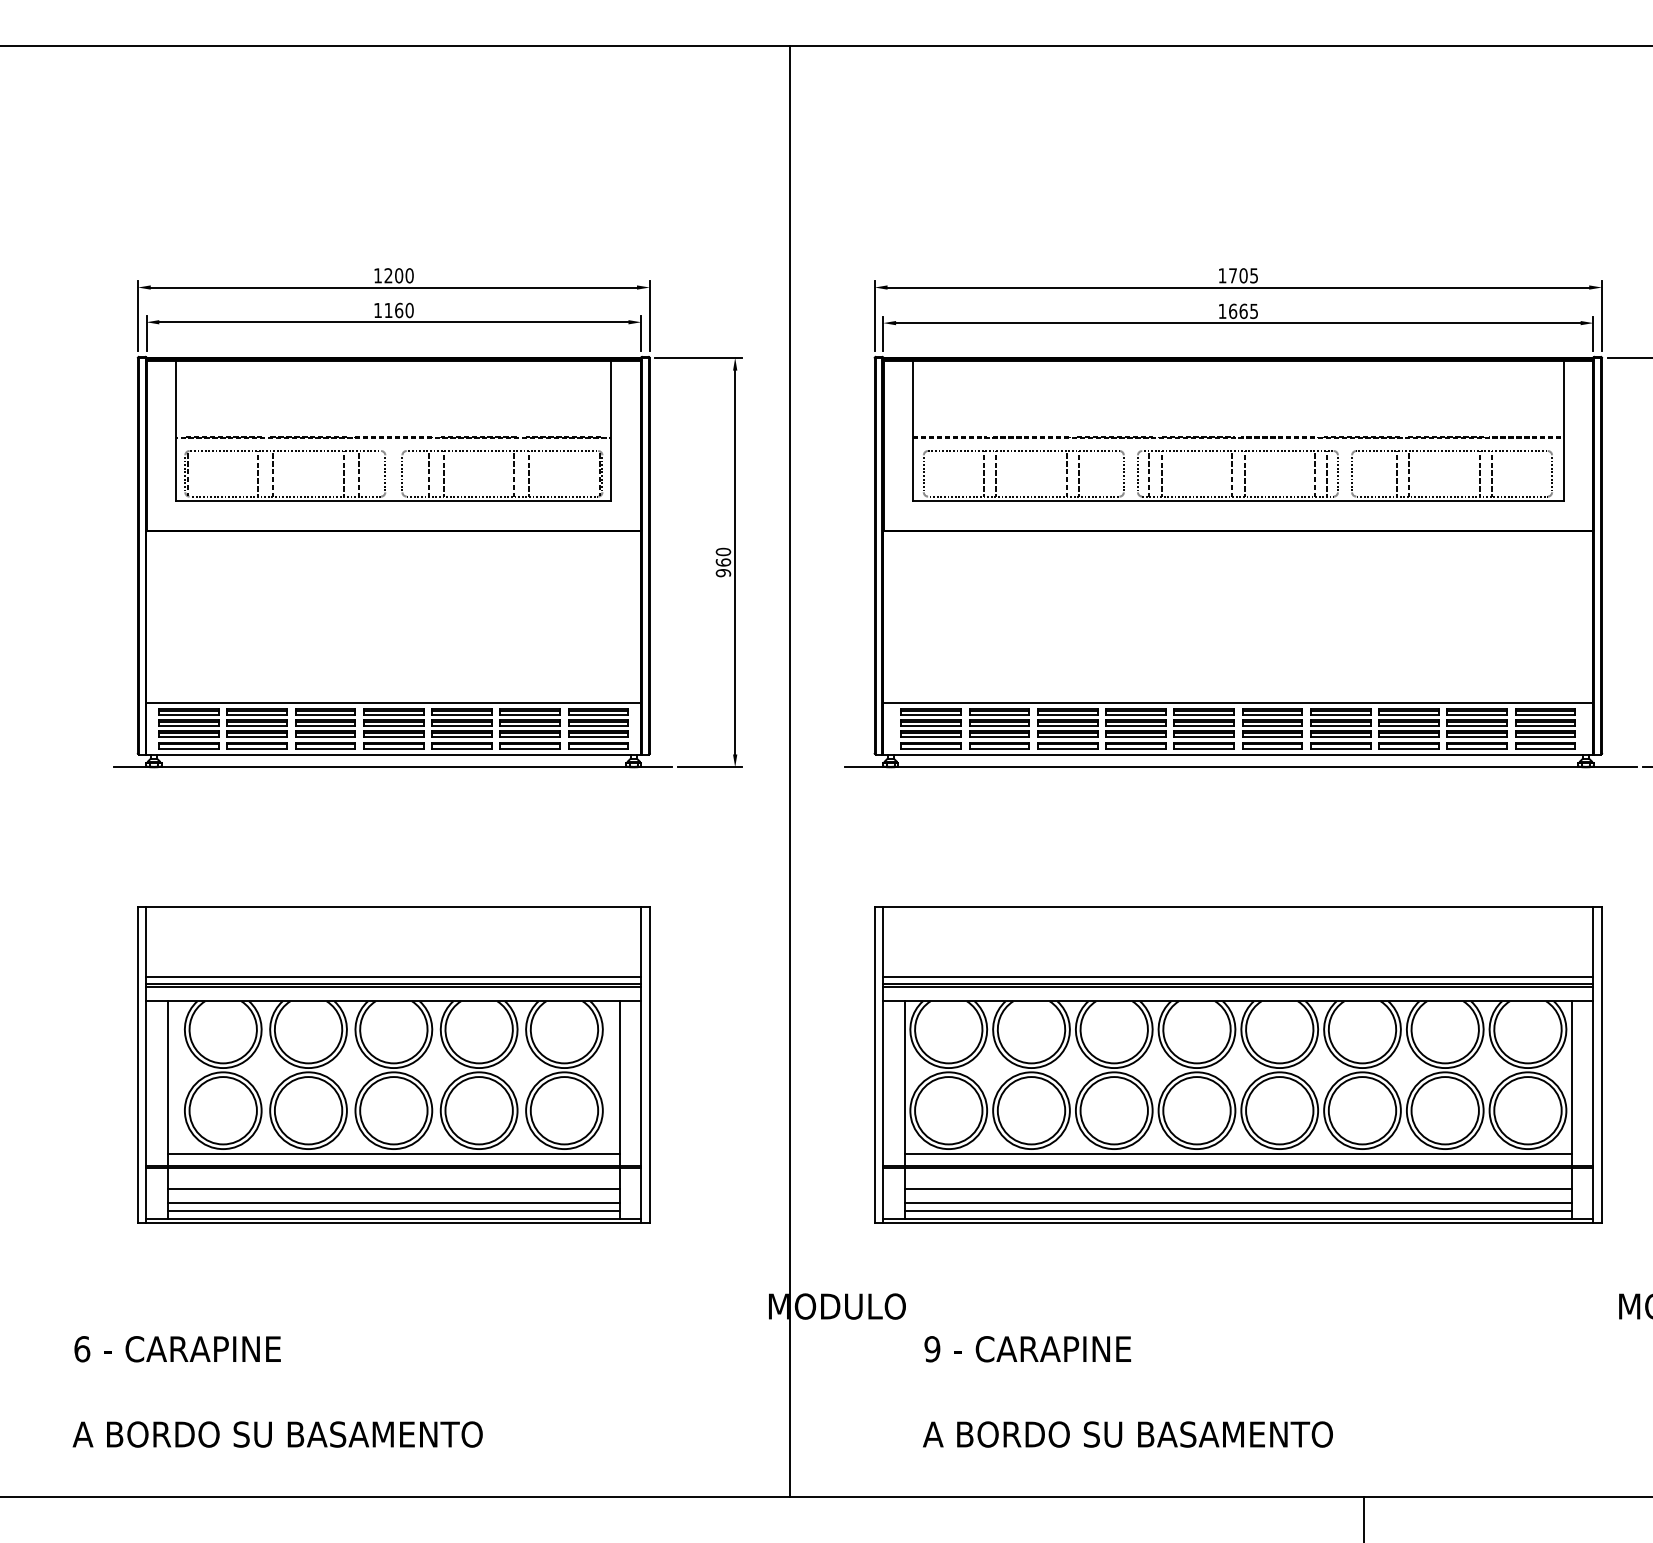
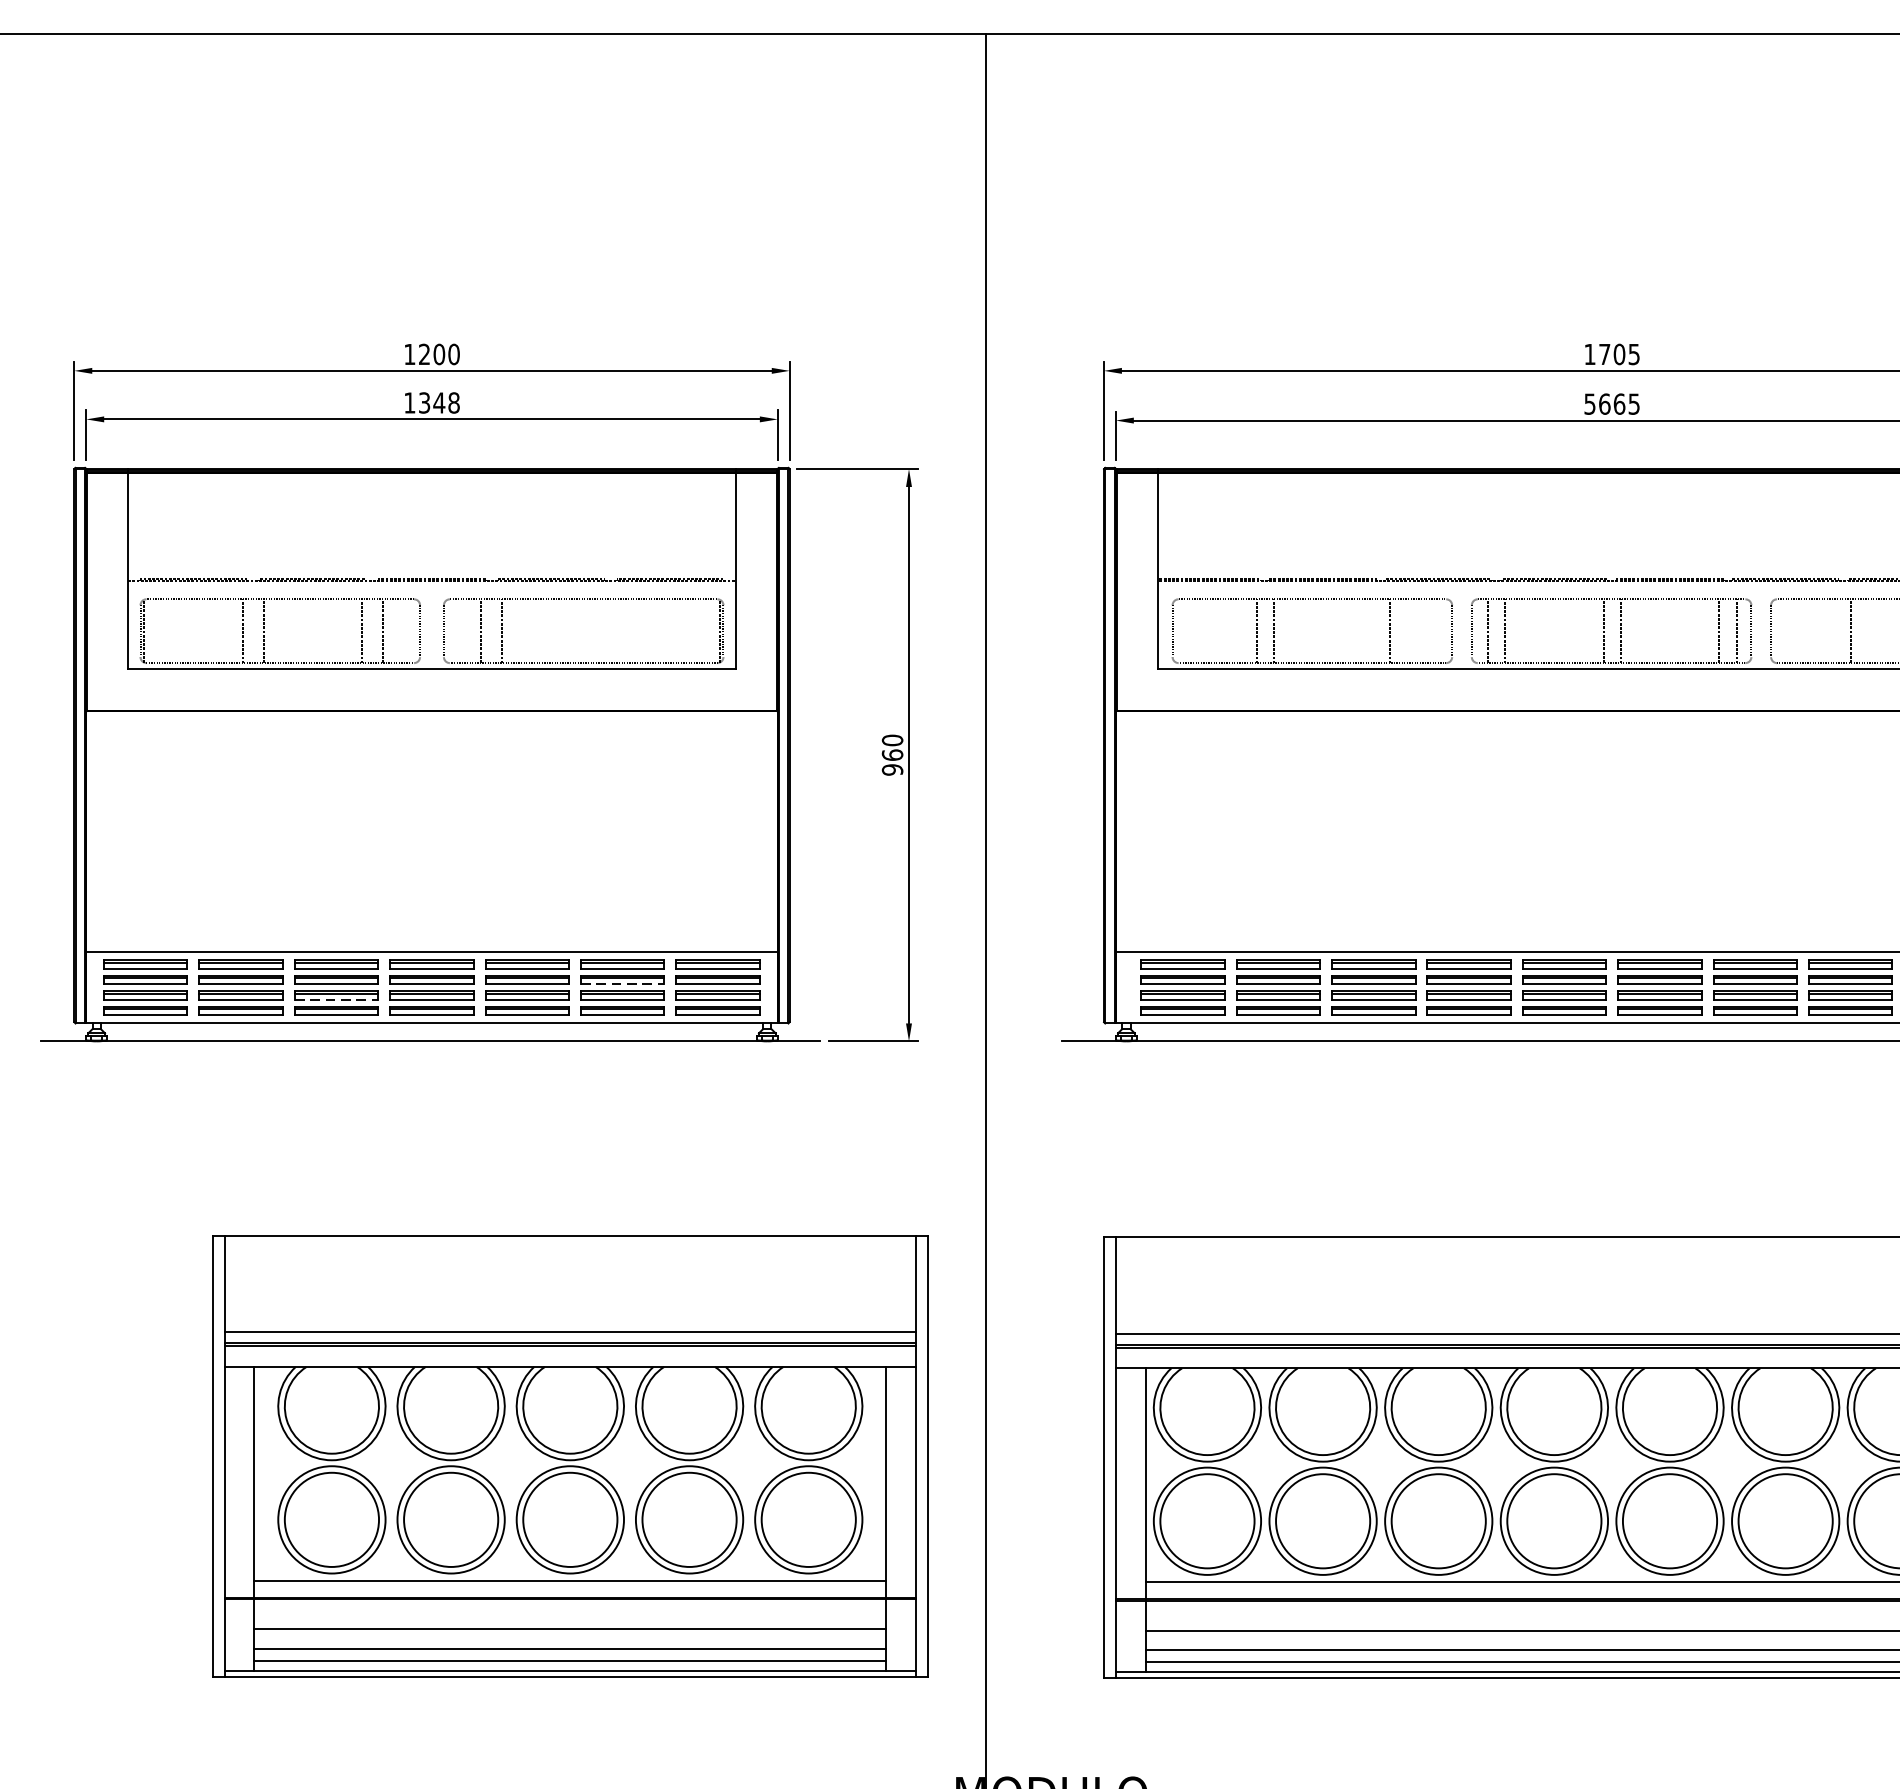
text: (398, 310) -> (438, 402), 1160 -> 1348
text: (1222, 311) -> (1590, 404), 1665 -> 5665
line: (514, 473) -> (600, 630), removed
line: (529, 473) -> (621, 630), removed
line: (1066, 473) -> (1372, 630), removed
line: (1396, 473) -> (1833, 630), removed
line: (530, 726) -> (622, 984), solid -> dashed
line: (325, 737) -> (336, 999), solid -> dashed
part: (393, 1064) -> (569, 1455), moved

